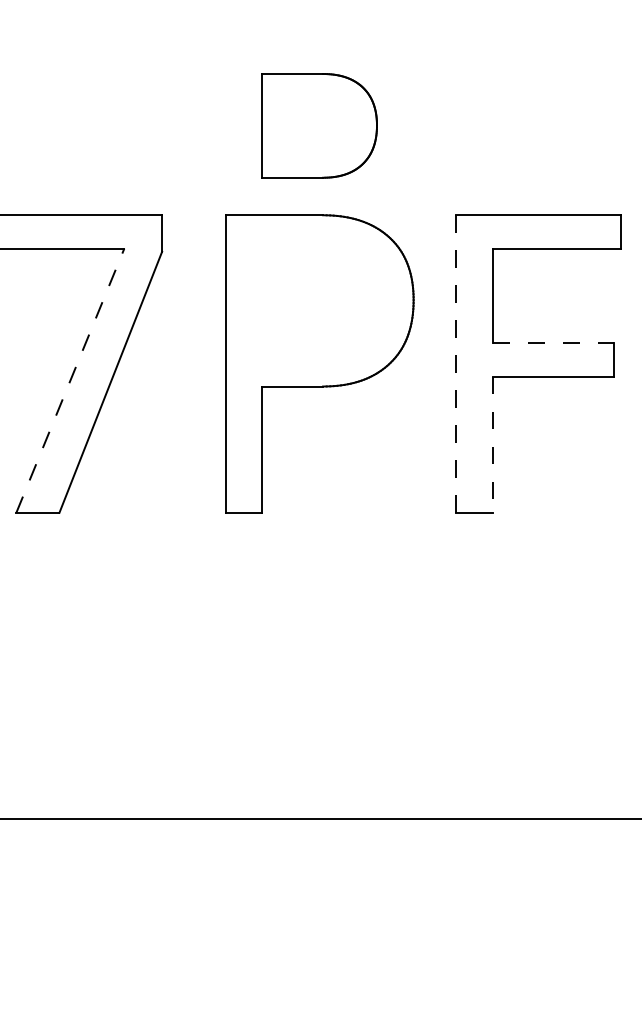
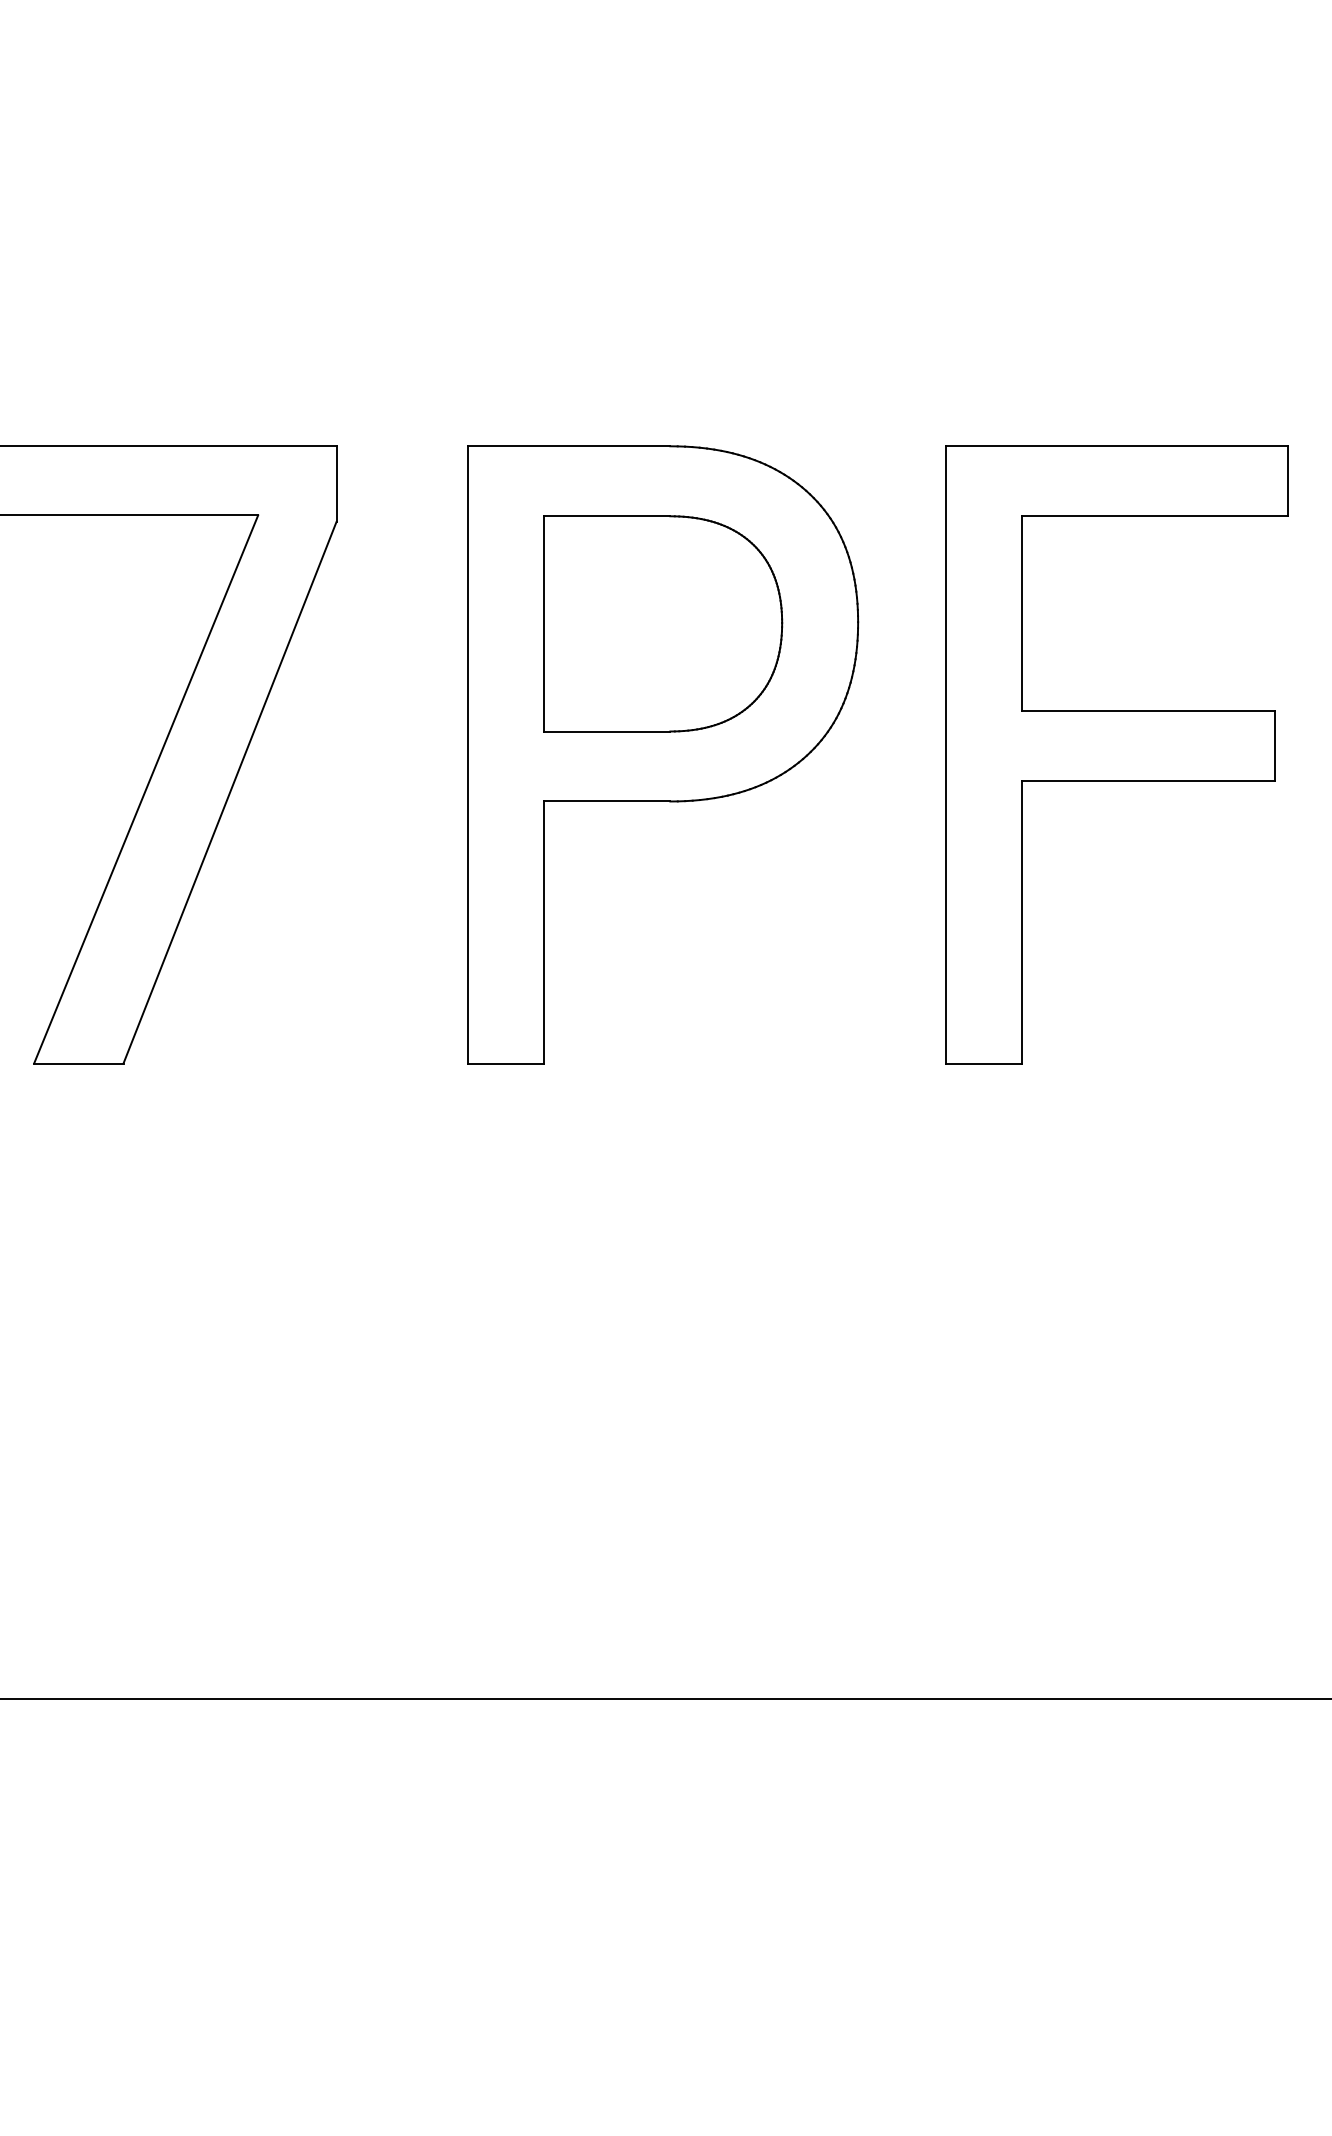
part: (319, 125) -> (662, 623), moved
line: (553, 342) -> (1148, 710), dashed -> solid
line: (456, 364) -> (947, 755), dashed -> solid
line: (70, 380) -> (146, 789), dashed -> solid
line: (492, 445) -> (1021, 923), dashed -> solid

